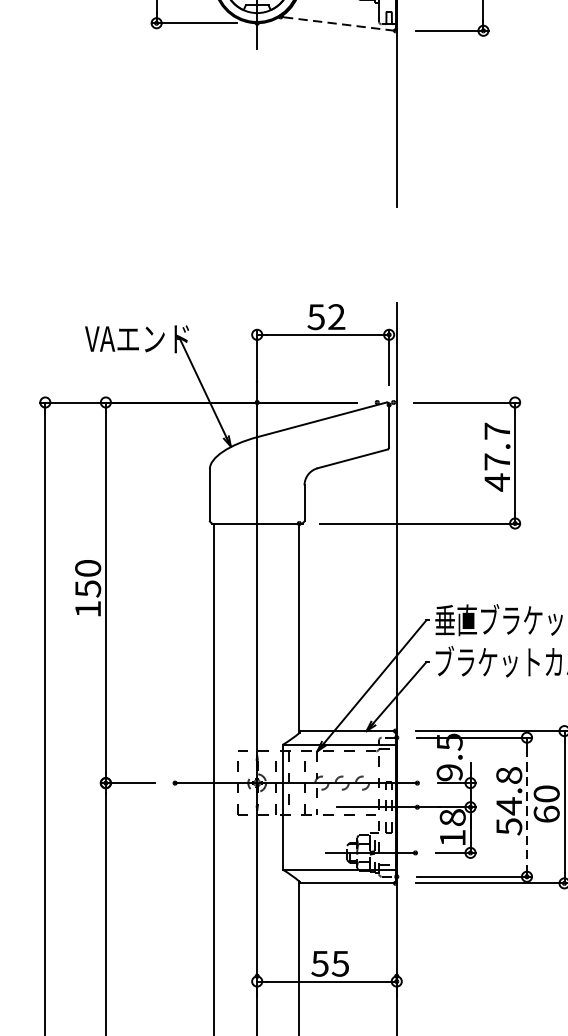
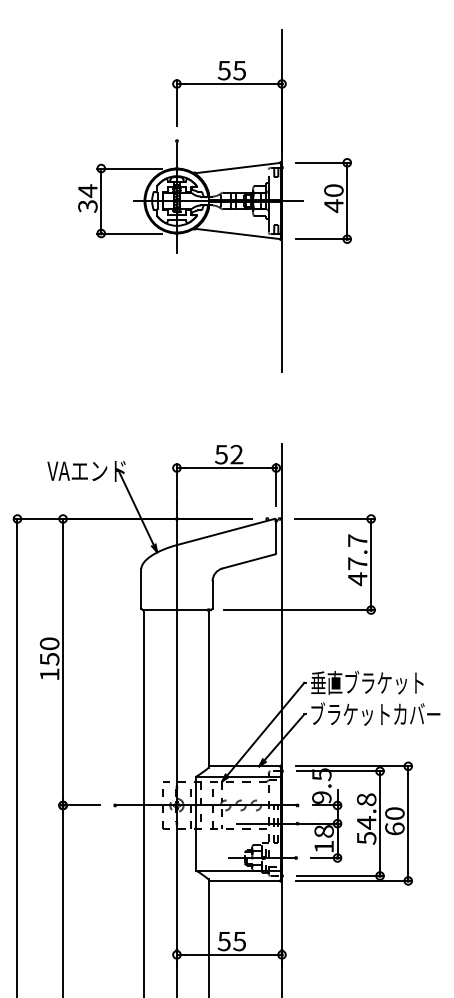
line: (338, 24) -> (238, 234), dashed -> solid
line: (527, 807) -> (380, 823), dashed -> solid

